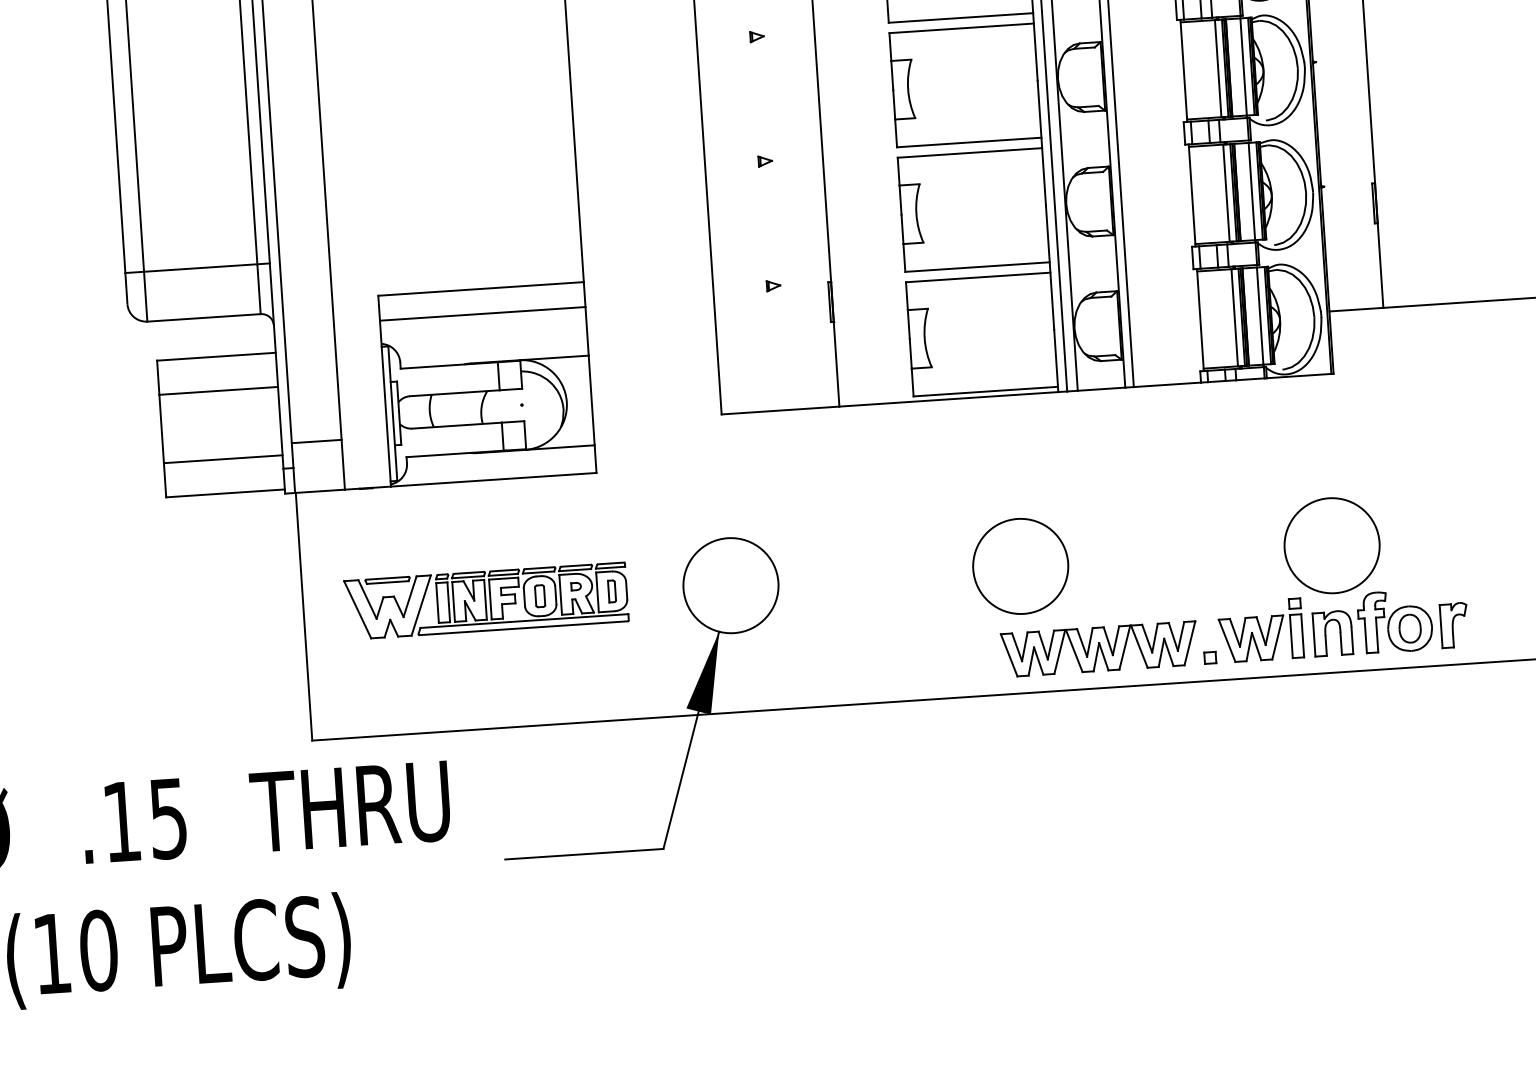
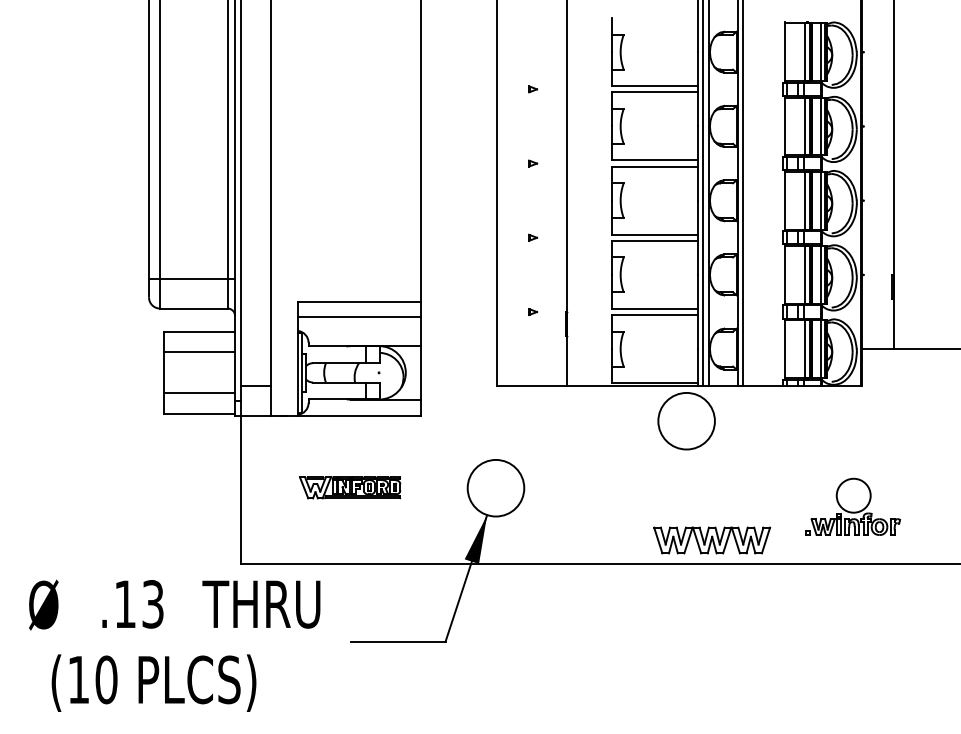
circle: (1020, 566) -> (686, 421), moved
part: (1331, 576) -> (852, 506), size x0.6
part: (485, 600) -> (349, 487), size x0.6
text: (169, 818) -> (153, 604), .15 -> .13

